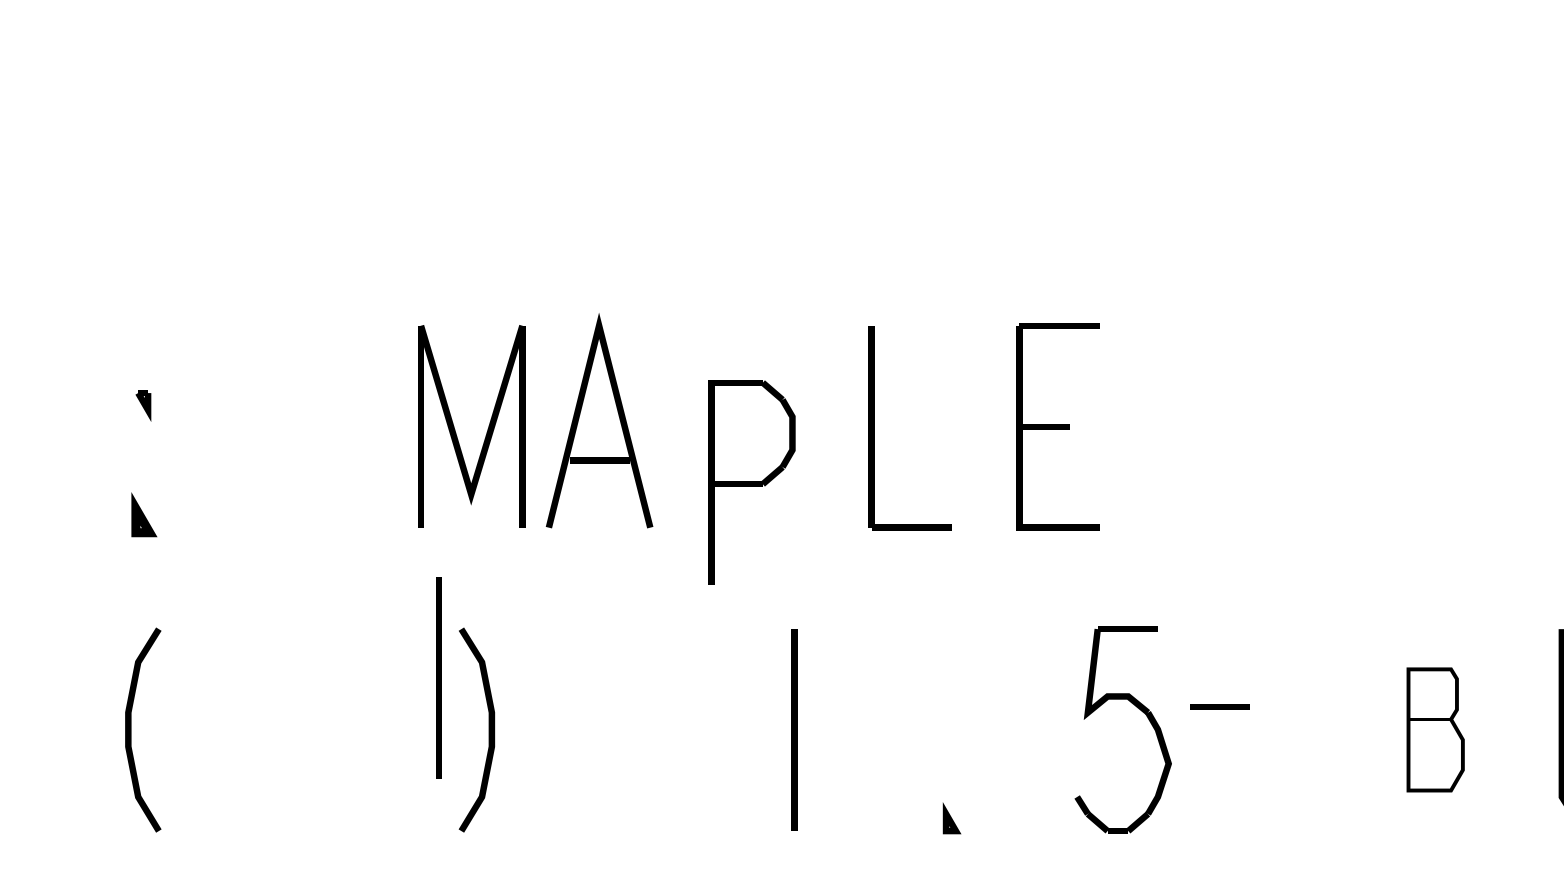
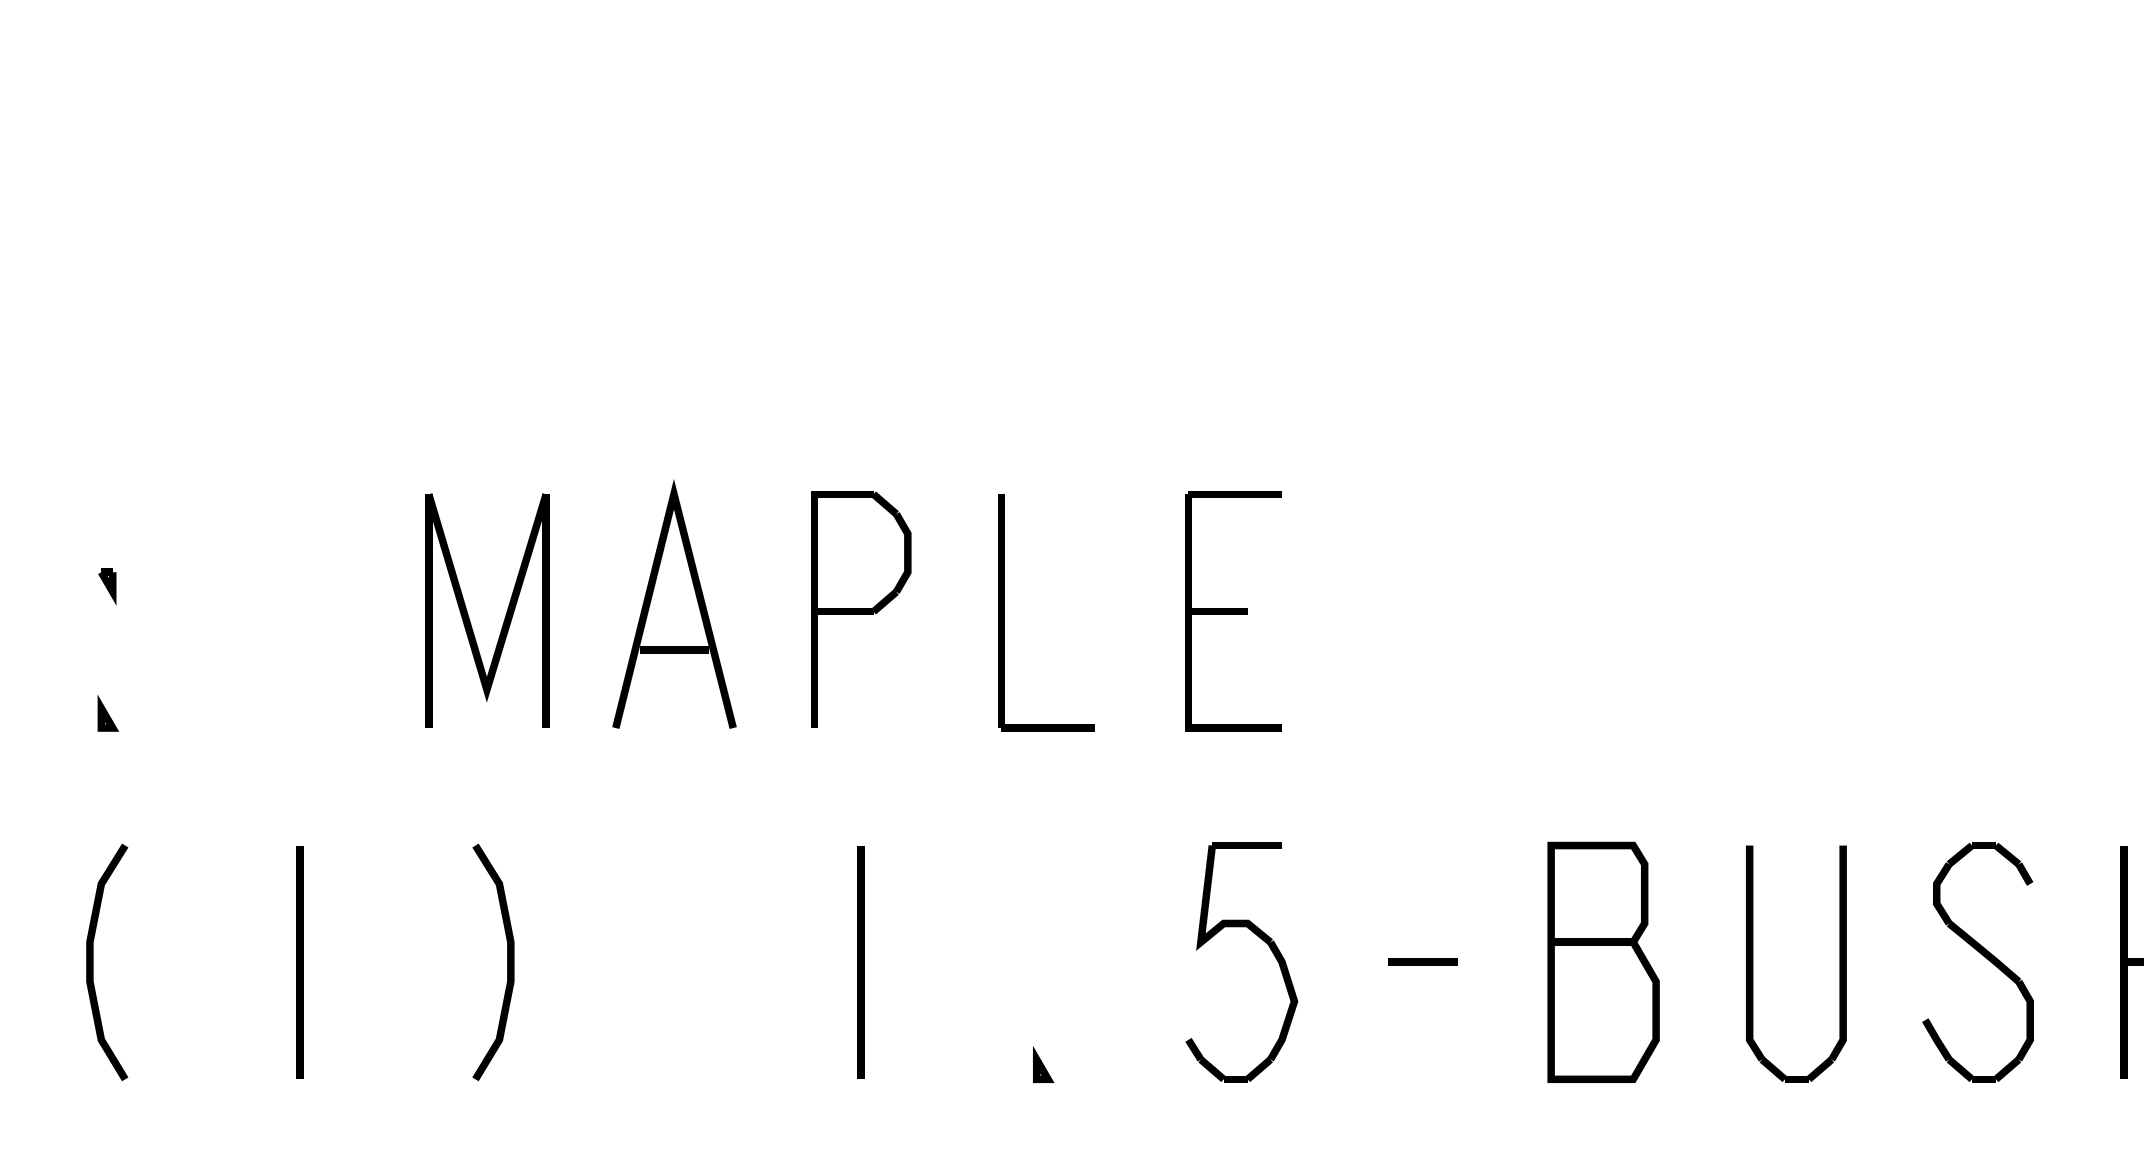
part: (599, 420) -> (674, 603), moved
part: (1058, 426) -> (1233, 611), moved
part: (874, 427) -> (1004, 612), moved
part: (752, 482) -> (861, 609), moved
part: (143, 515) -> (107, 713), size x0.71
line: (438, 678) -> (299, 962), moved
line: (1219, 706) -> (1422, 961), moved
part: (1435, 729) -> (1603, 961), size x1.67

